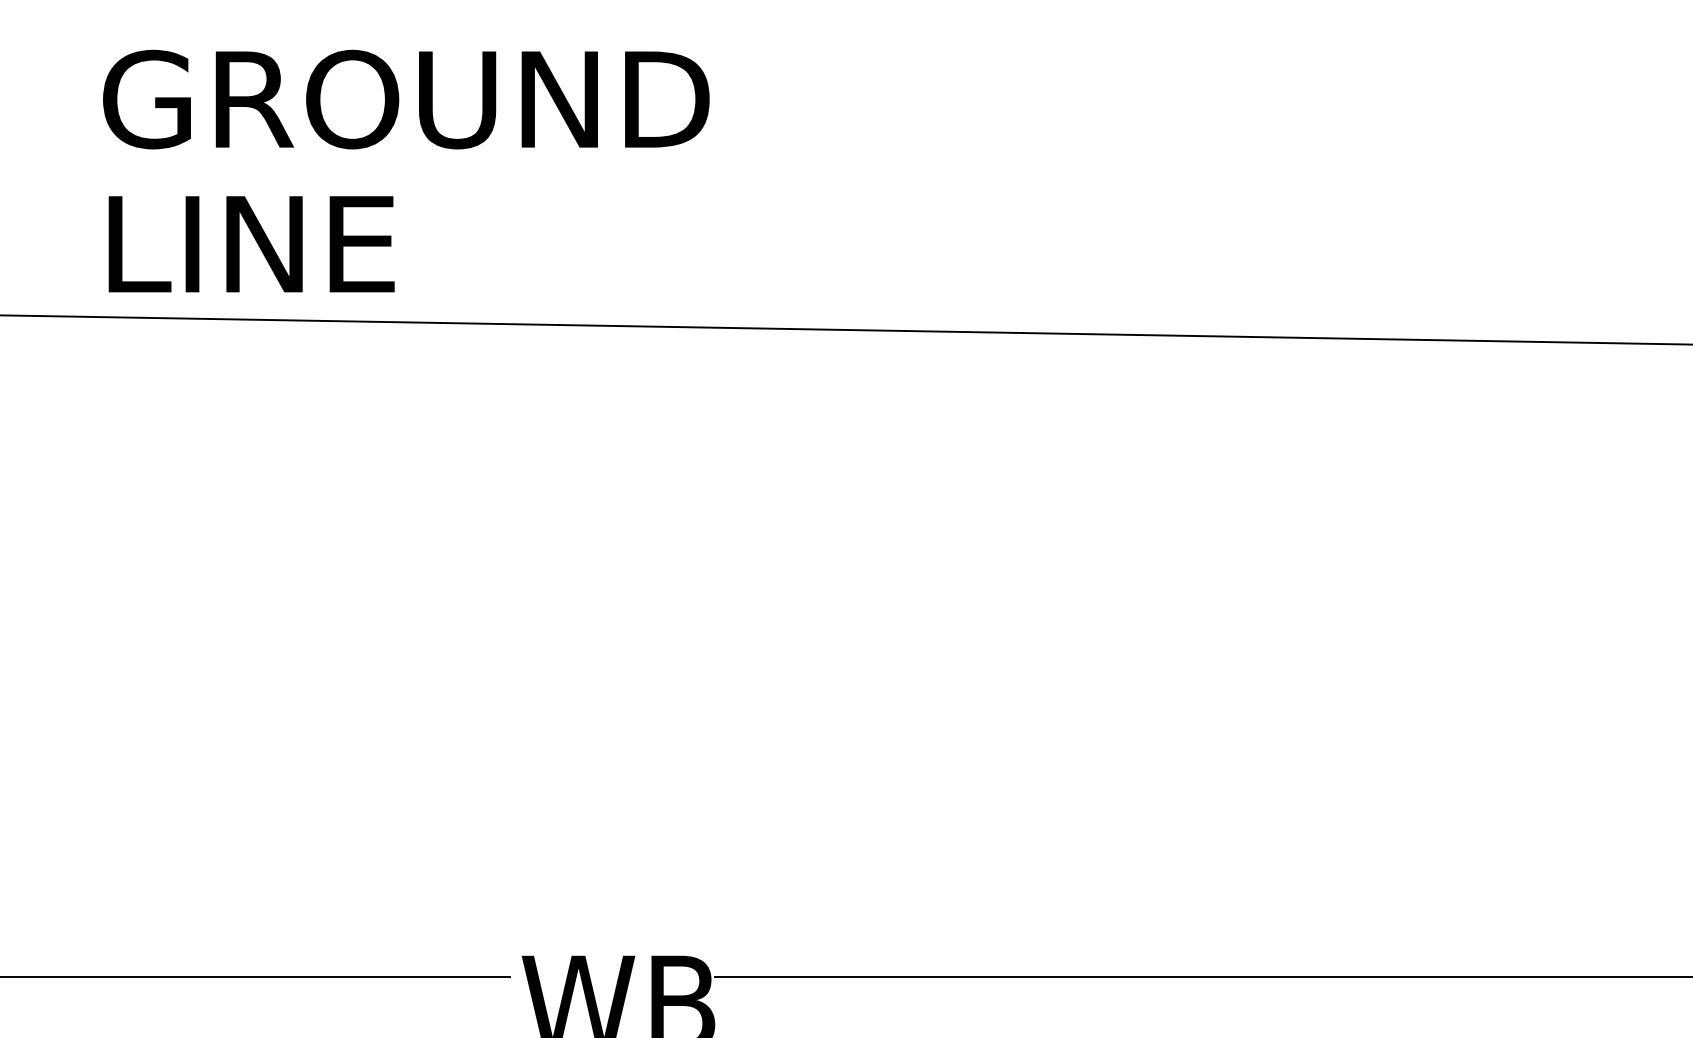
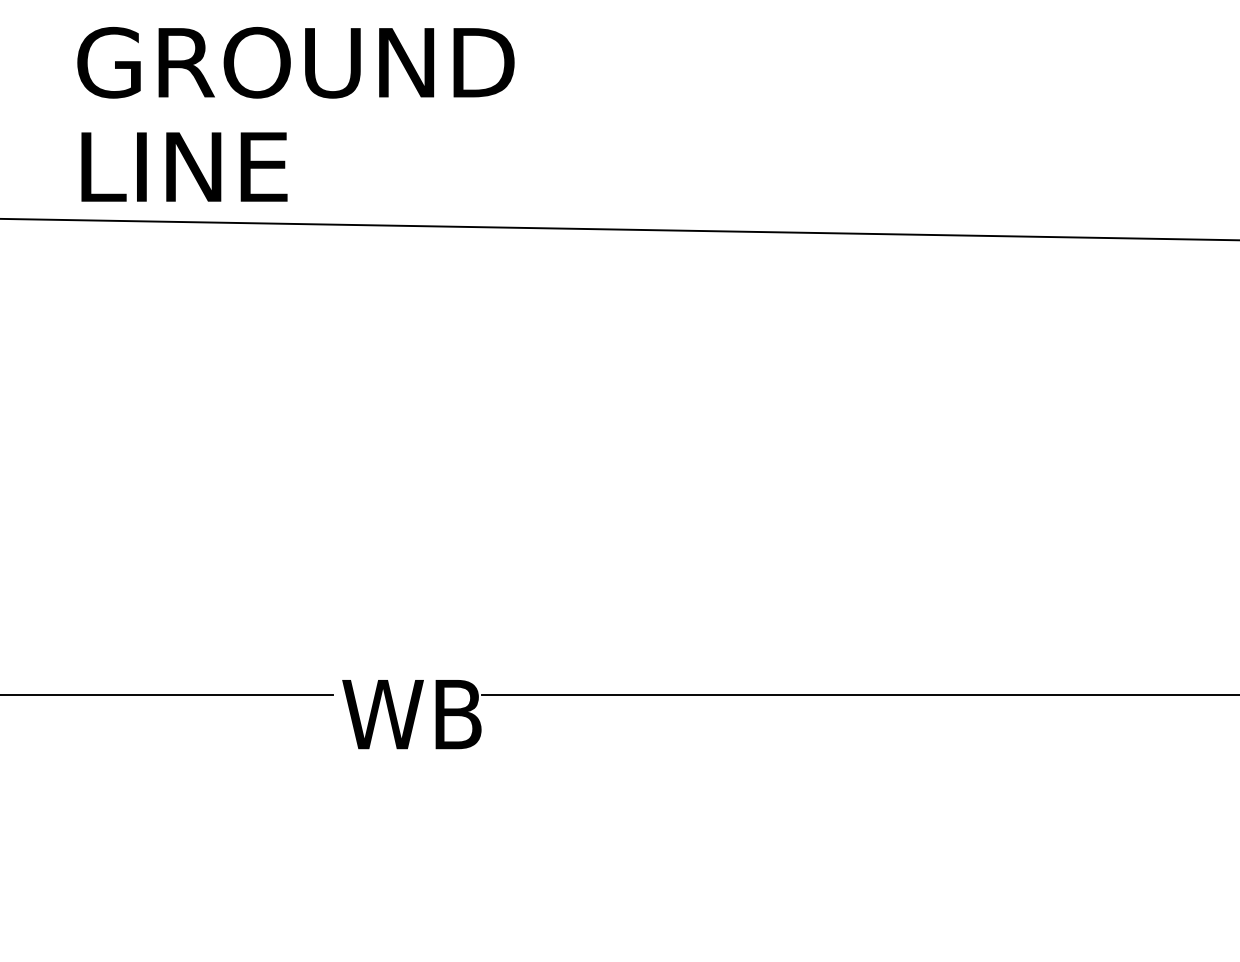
text: (405, 171) -> (295, 114), moved

